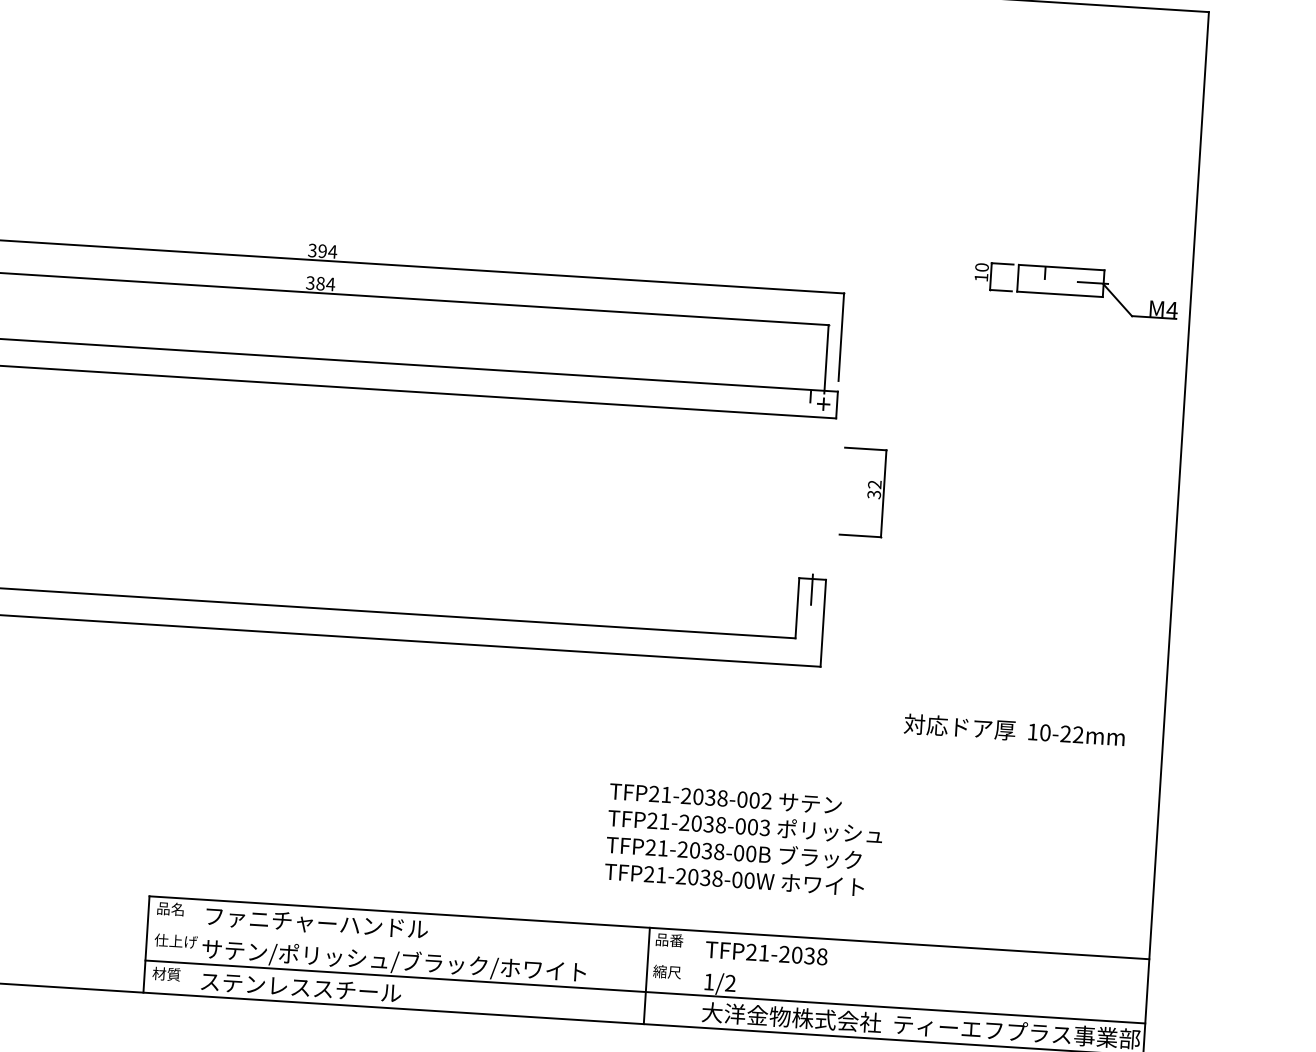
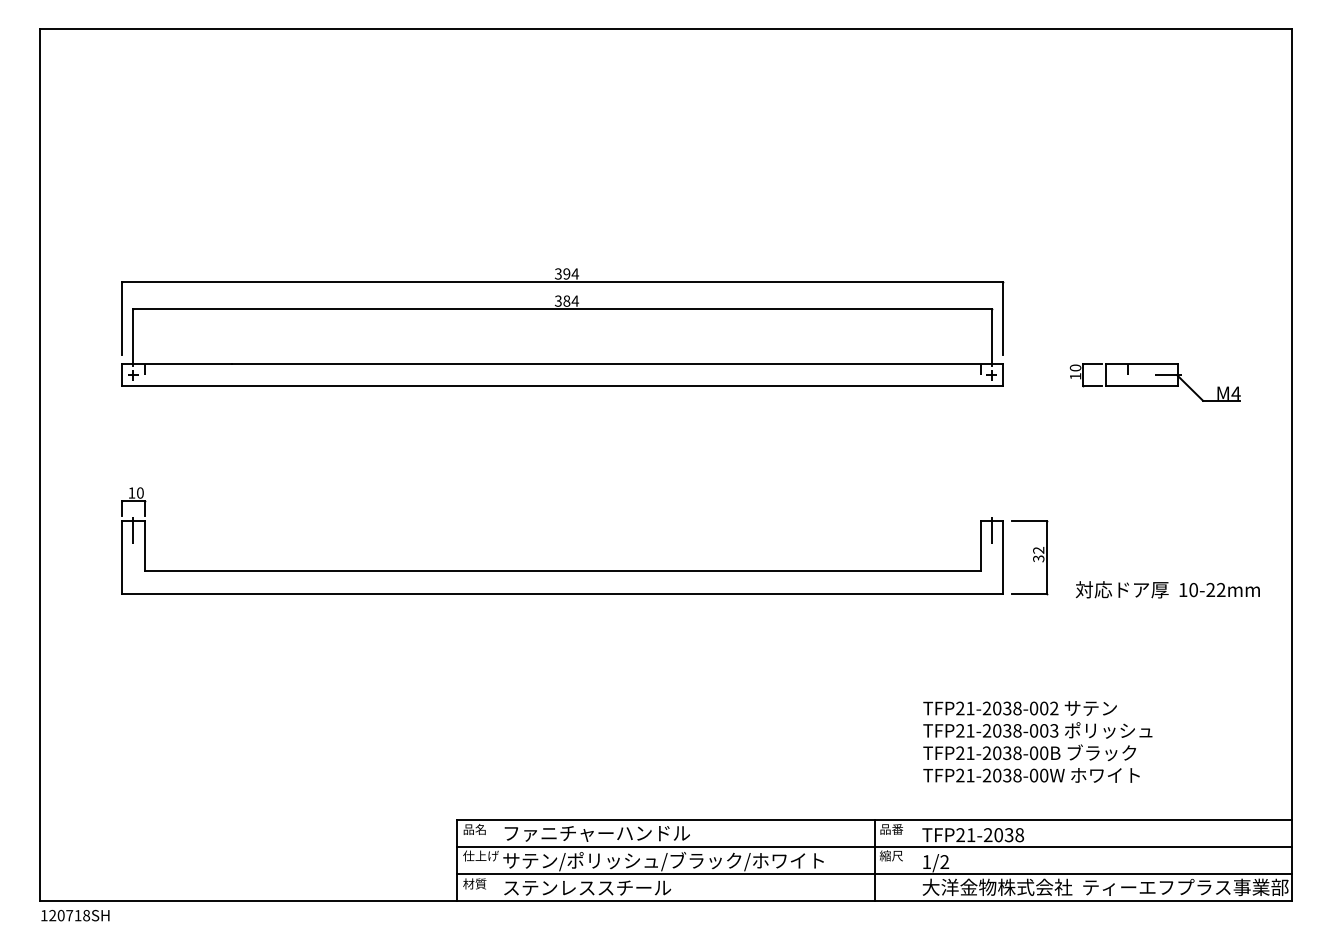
part: (1075, 290) -> (1154, 382), moved
part: (863, 492) -> (1029, 557), moved
text: (1014, 730) -> (1167, 589), moved
text: (744, 839) -> (1037, 741), moved
line: (647, 959) -> (874, 846), added

